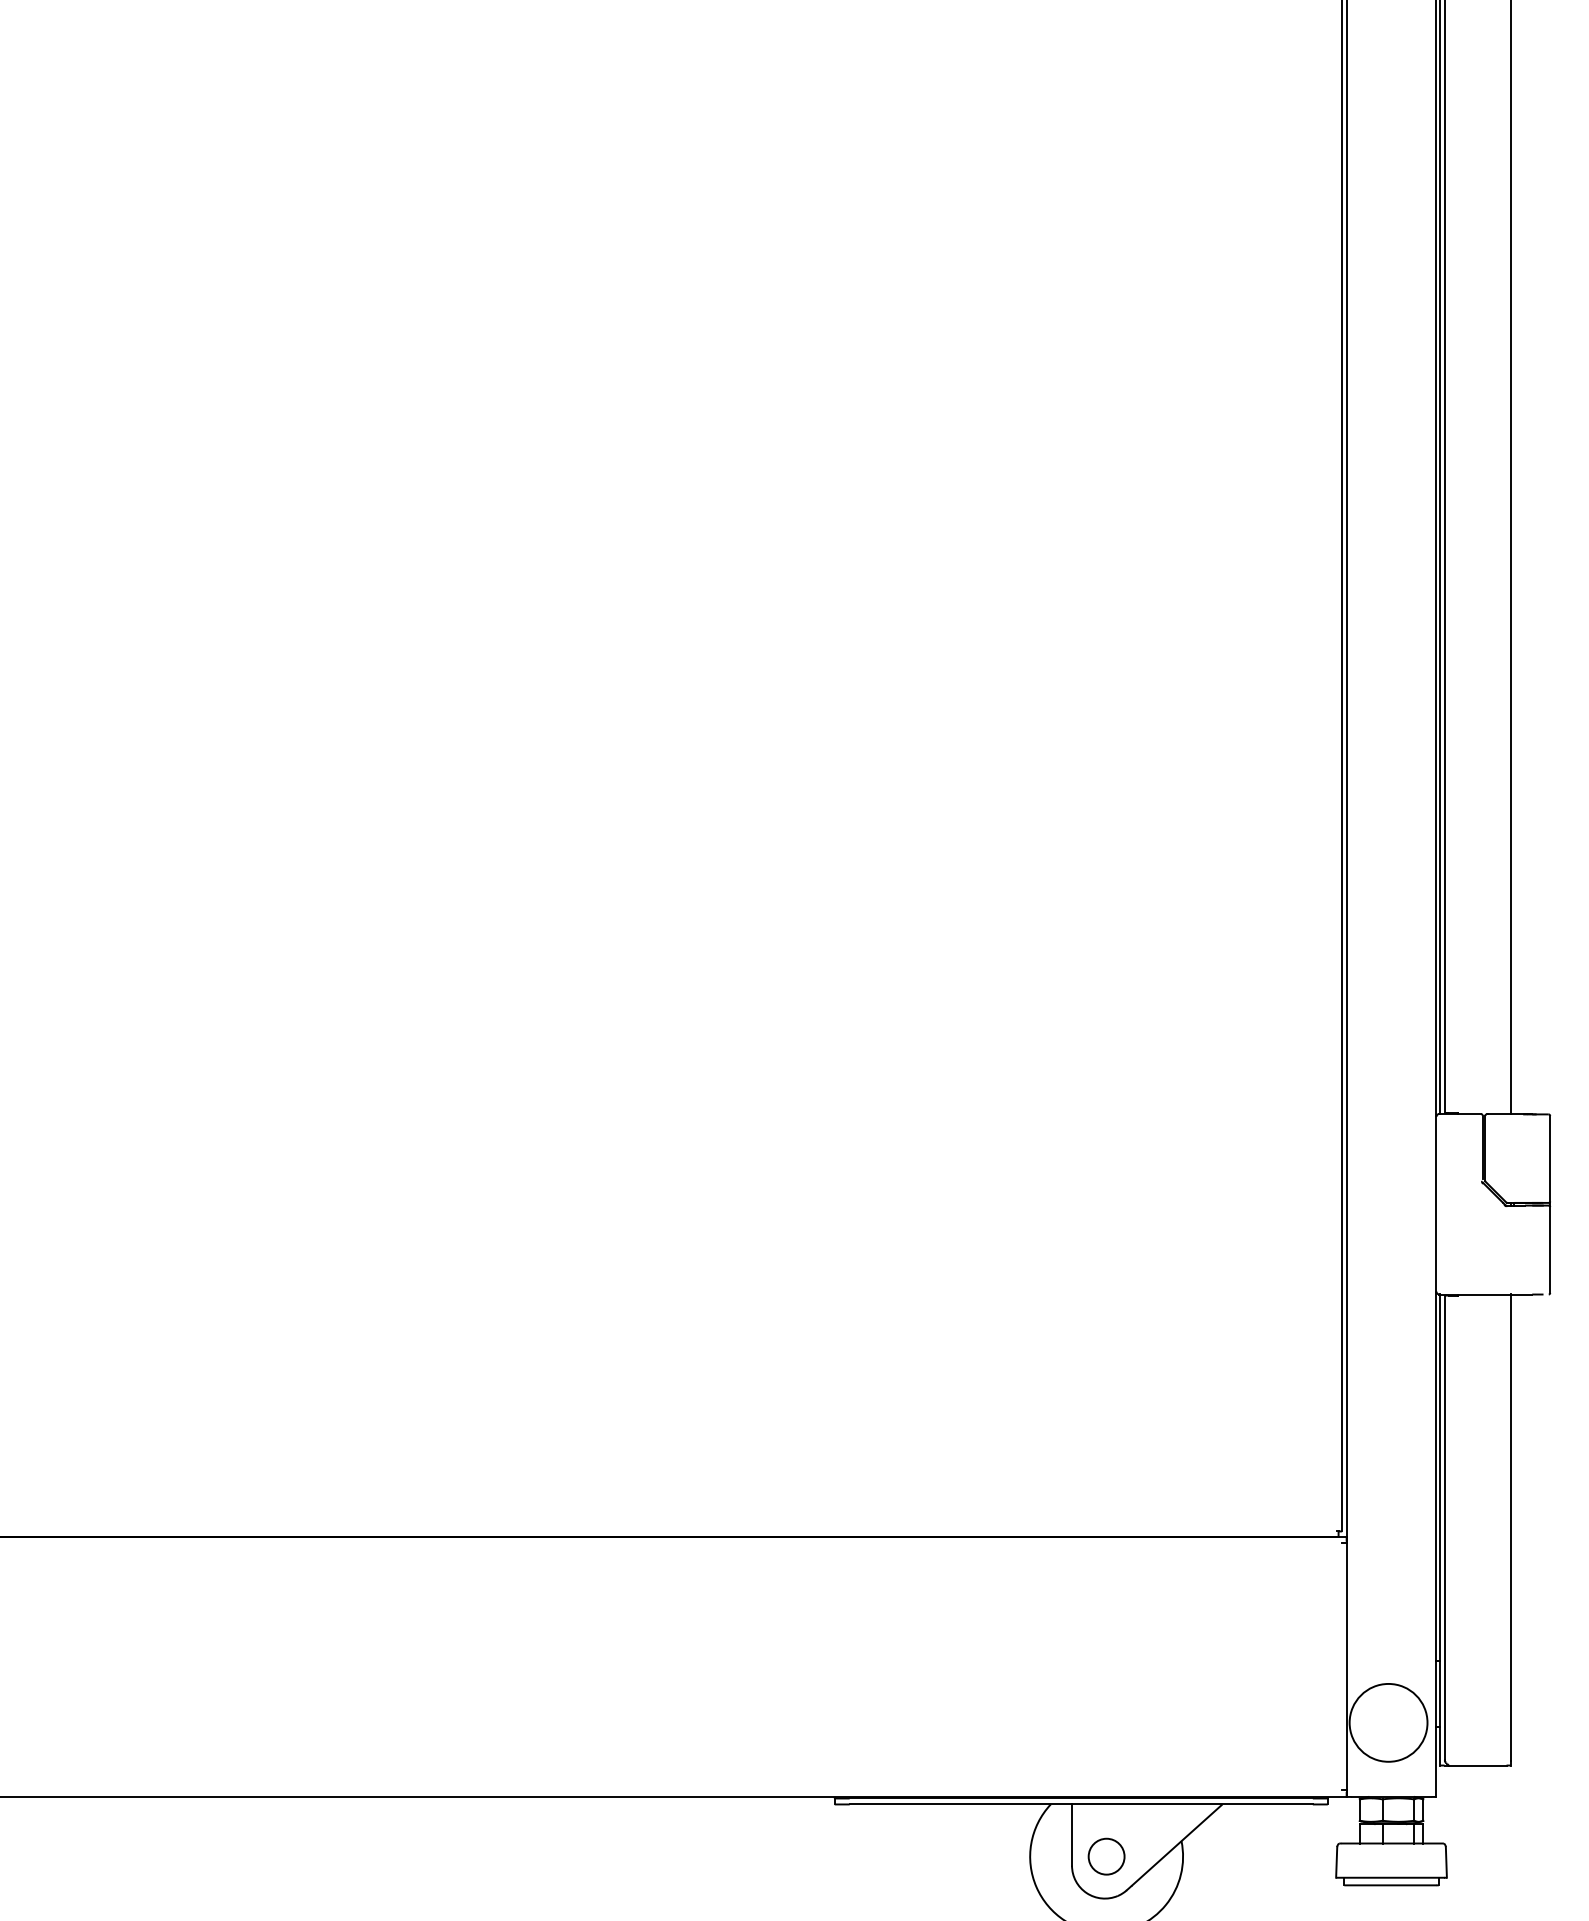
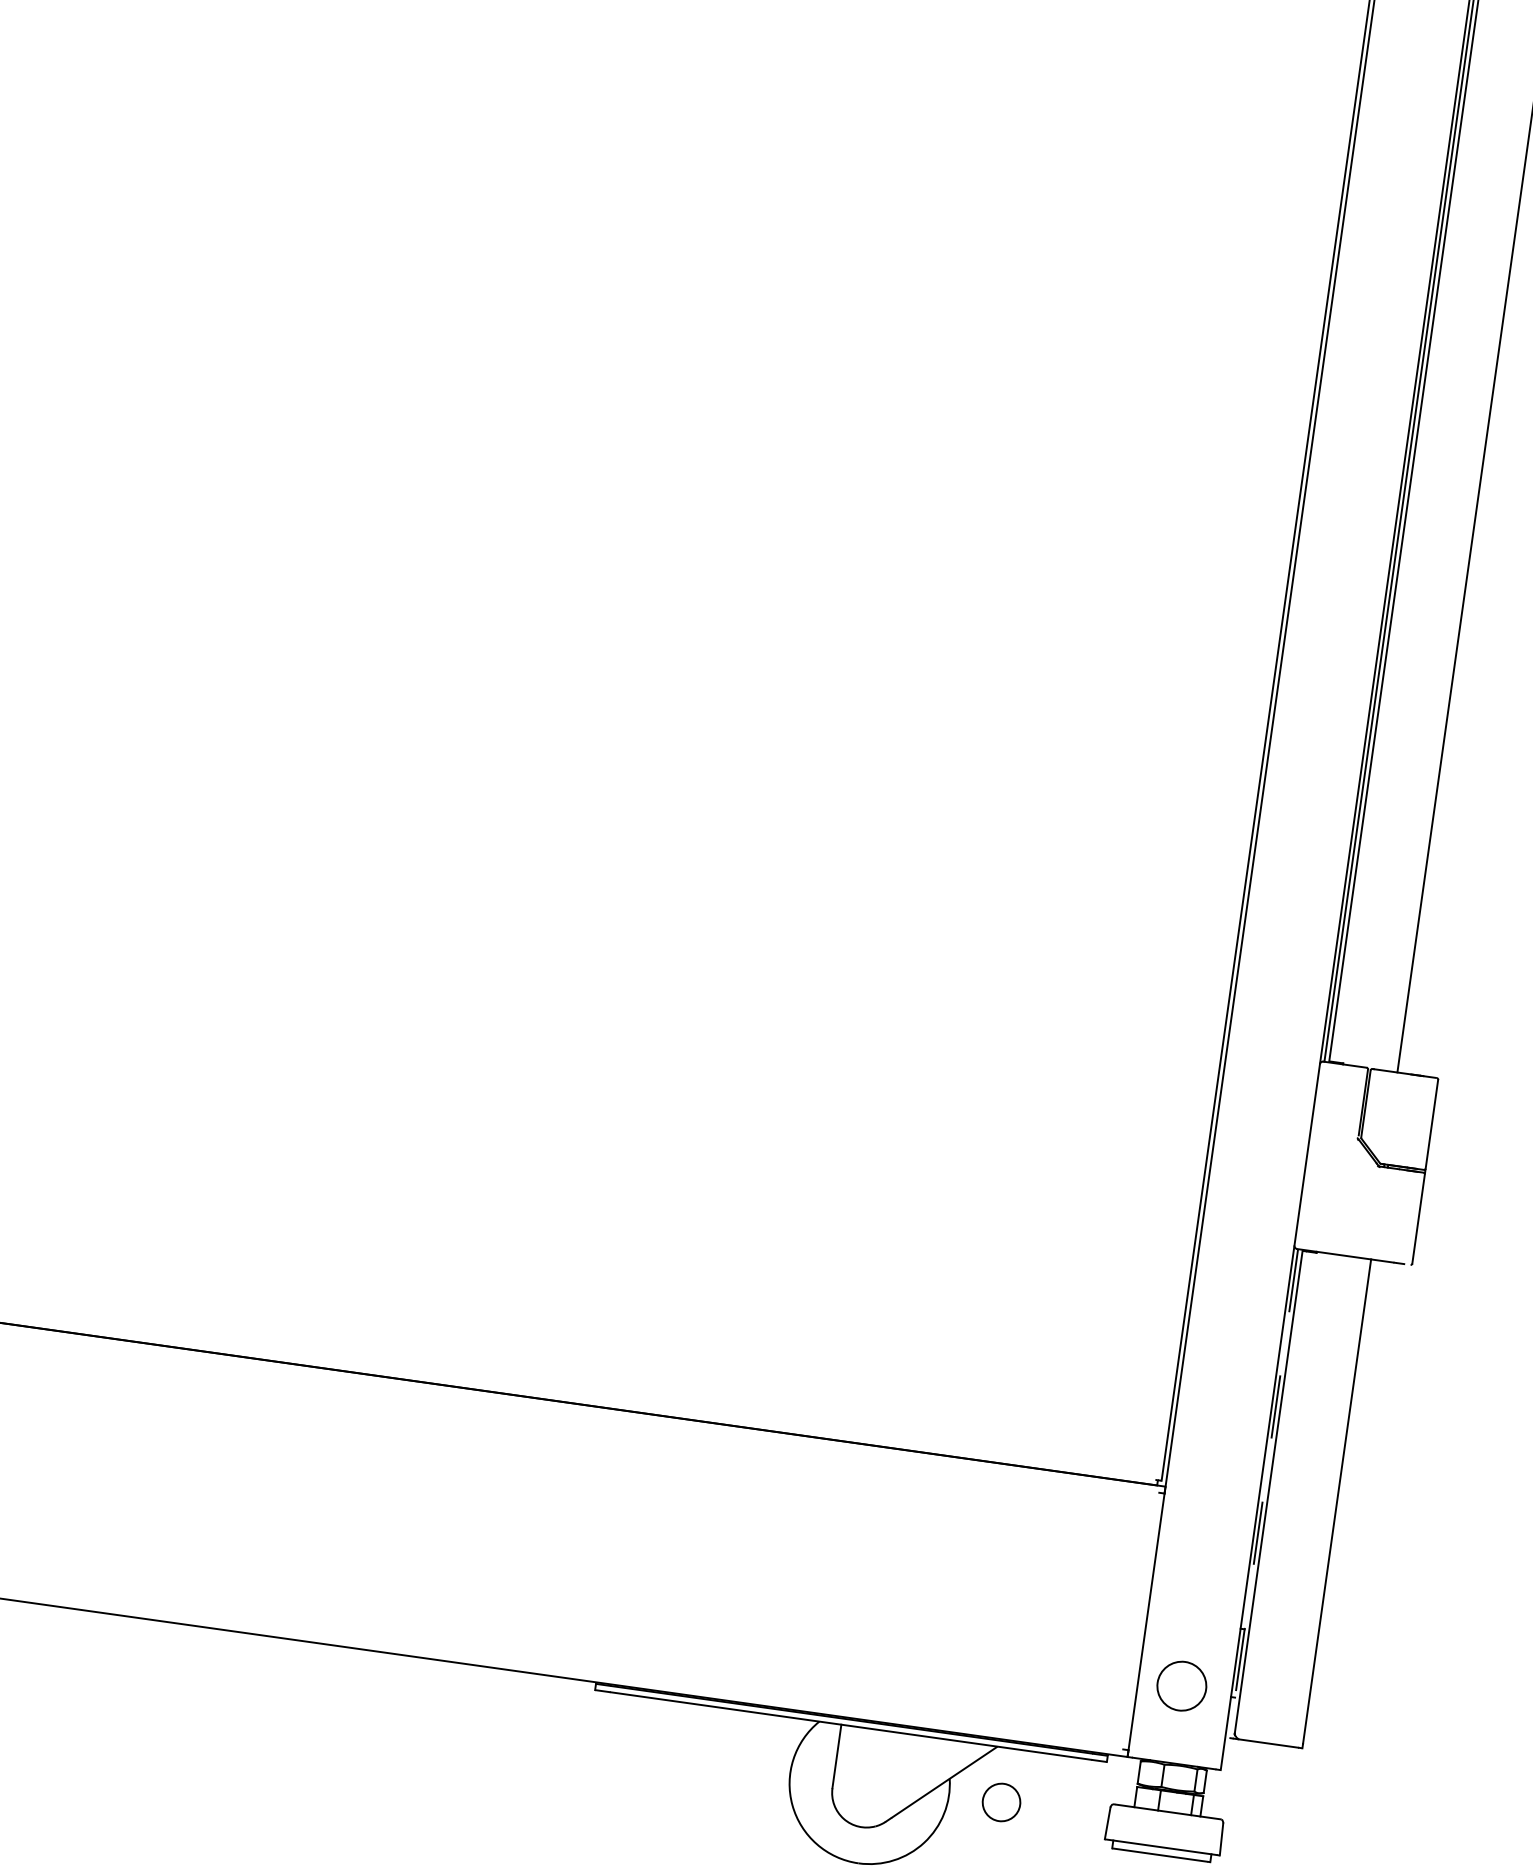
line: (1440, 1529) -> (1263, 1493), solid -> dashed
circle: (1388, 1722) -> (1181, 1685), size x0.6
circle: (1106, 1856) -> (1001, 1802), moved

